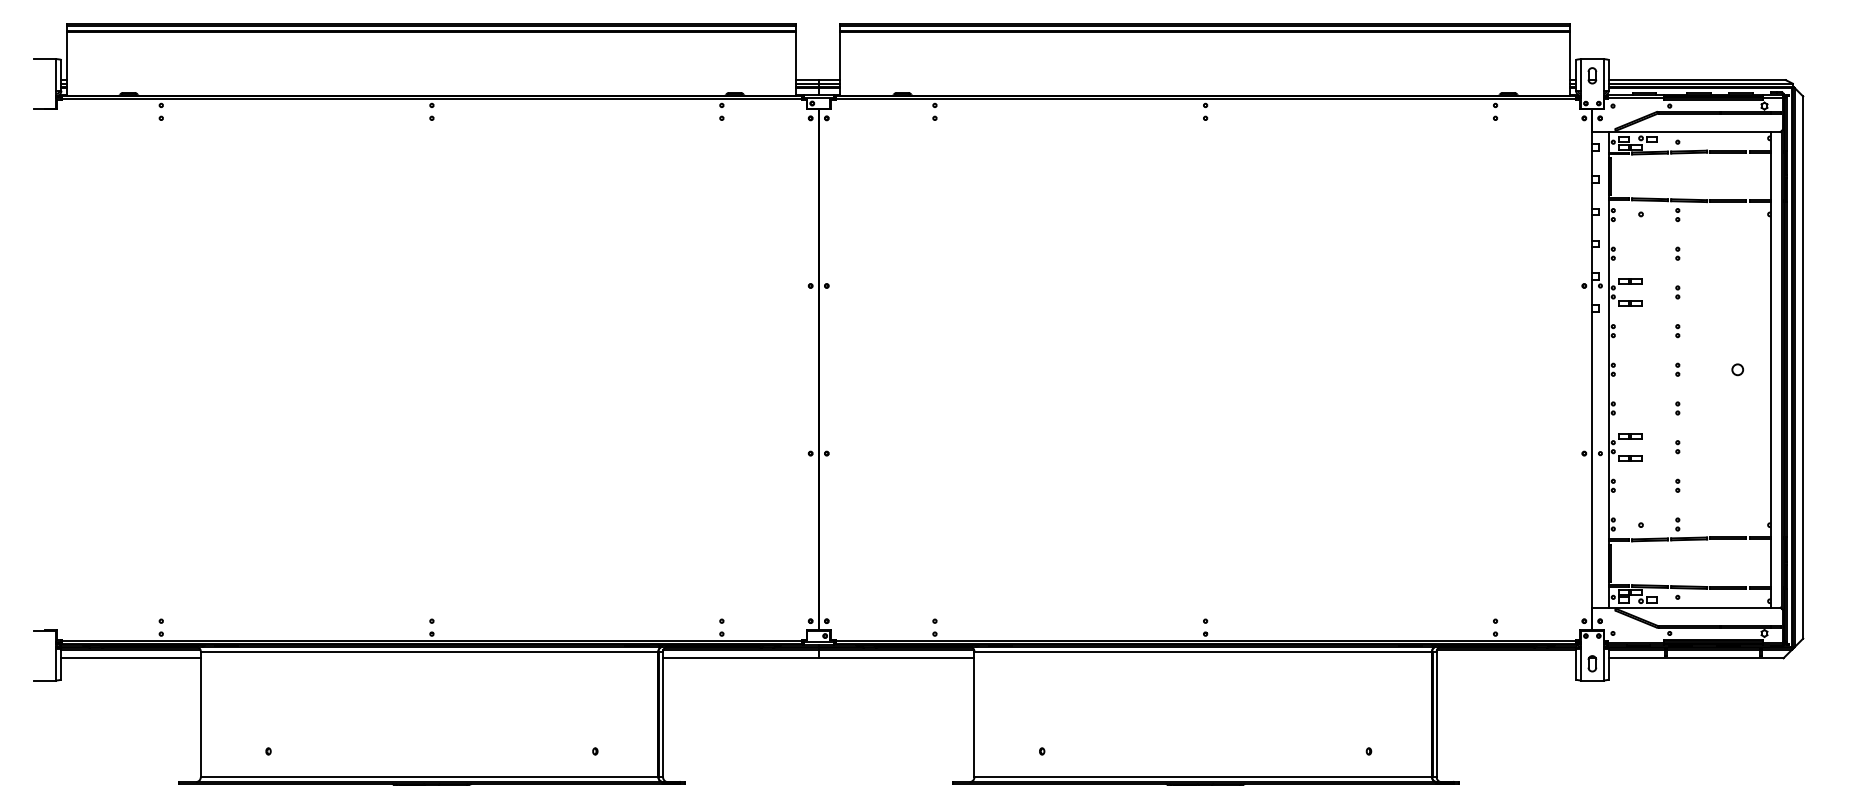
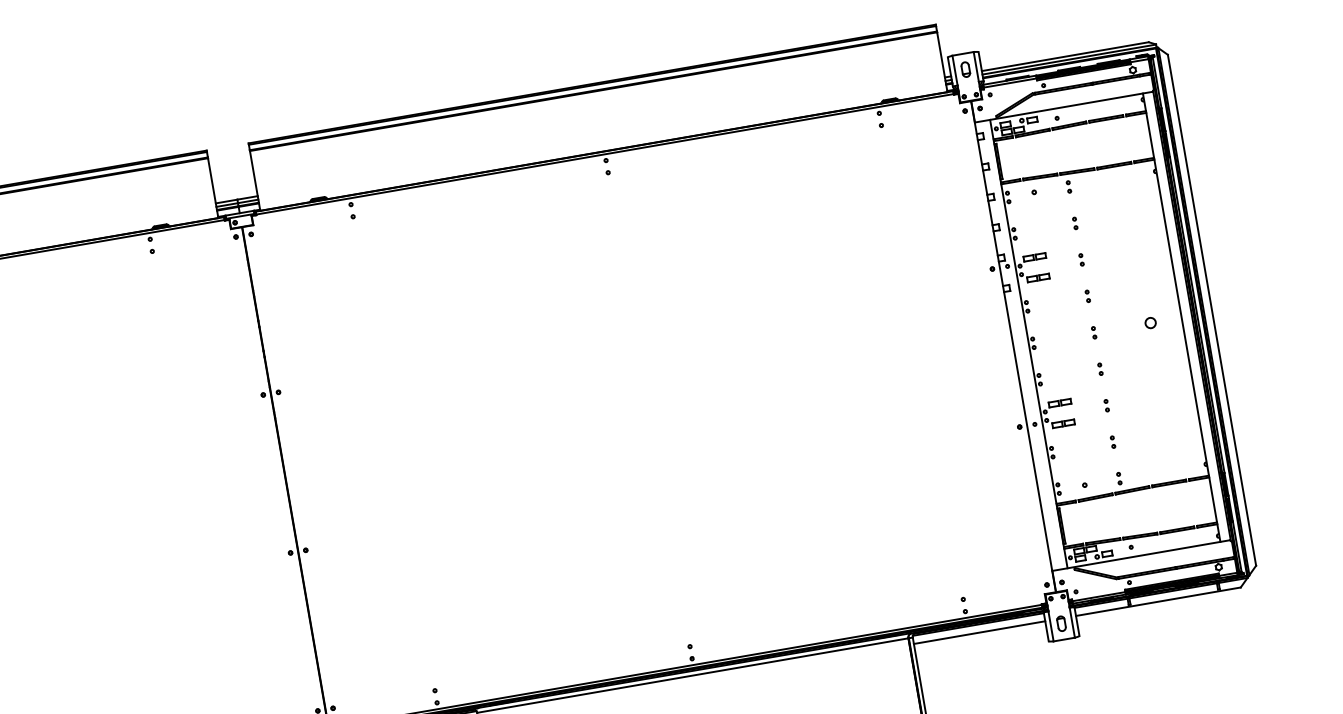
line: (1506, 658) -> (979, 632), added

